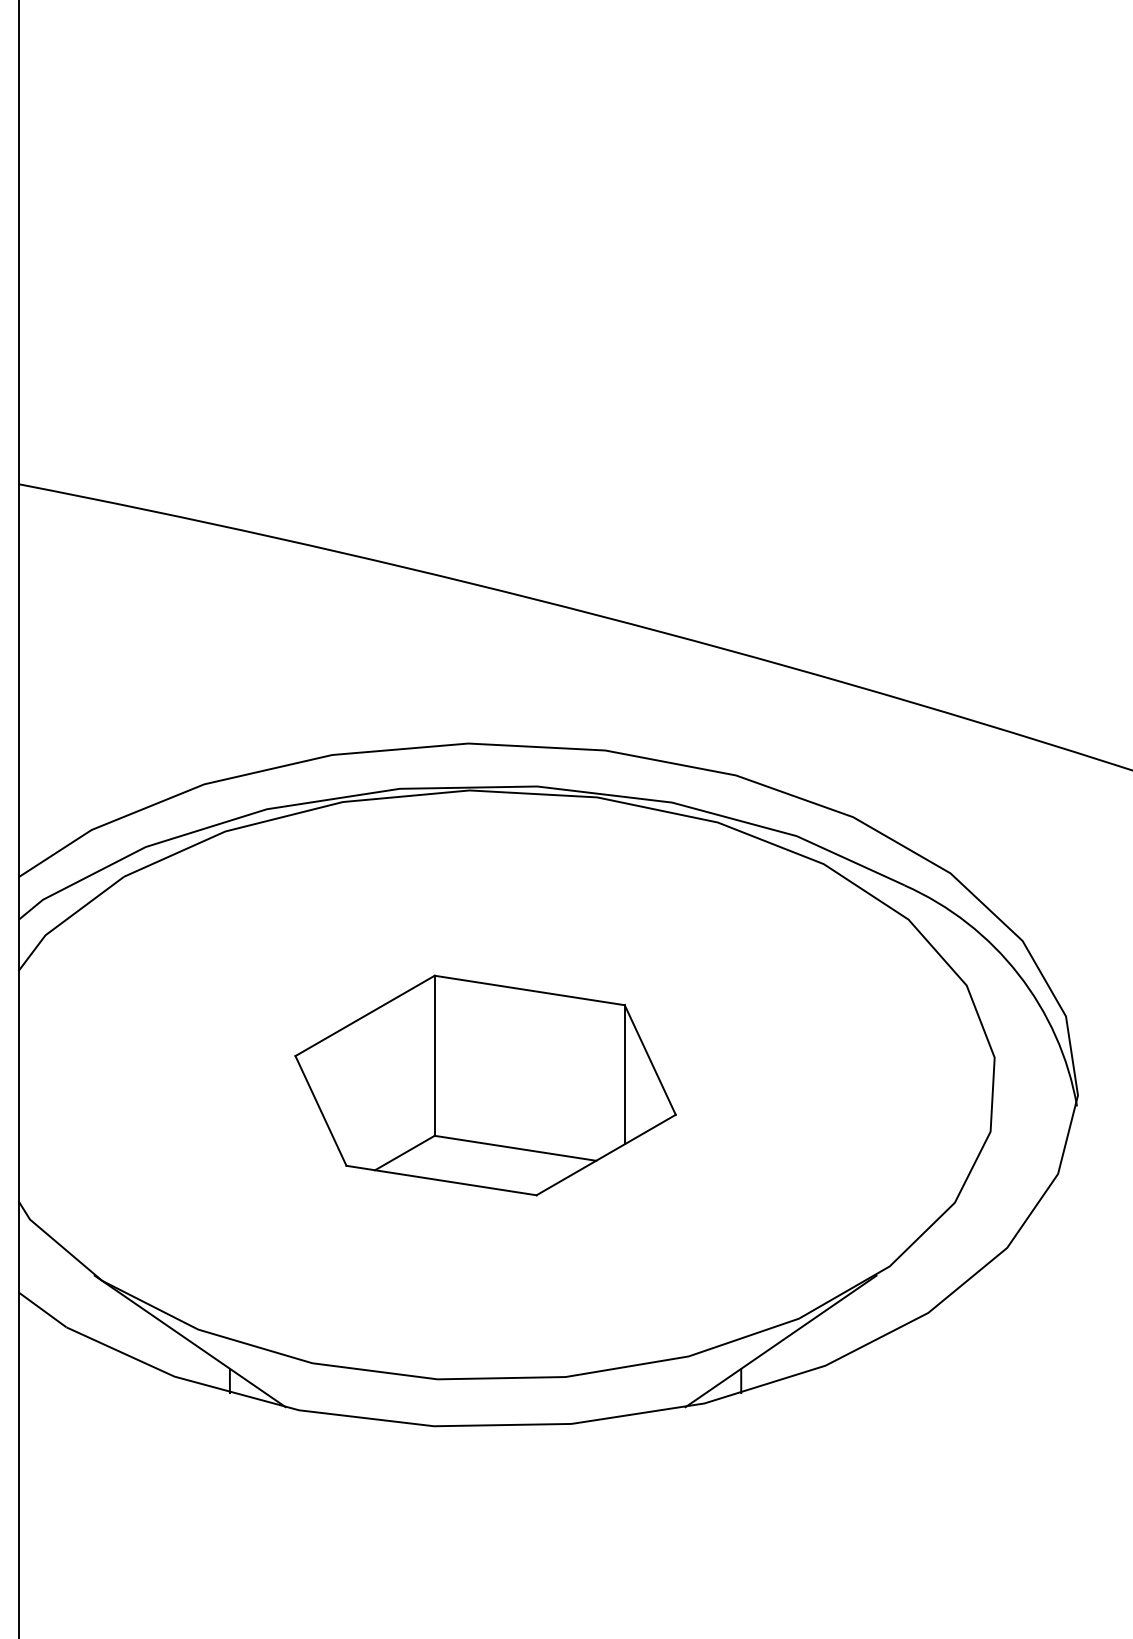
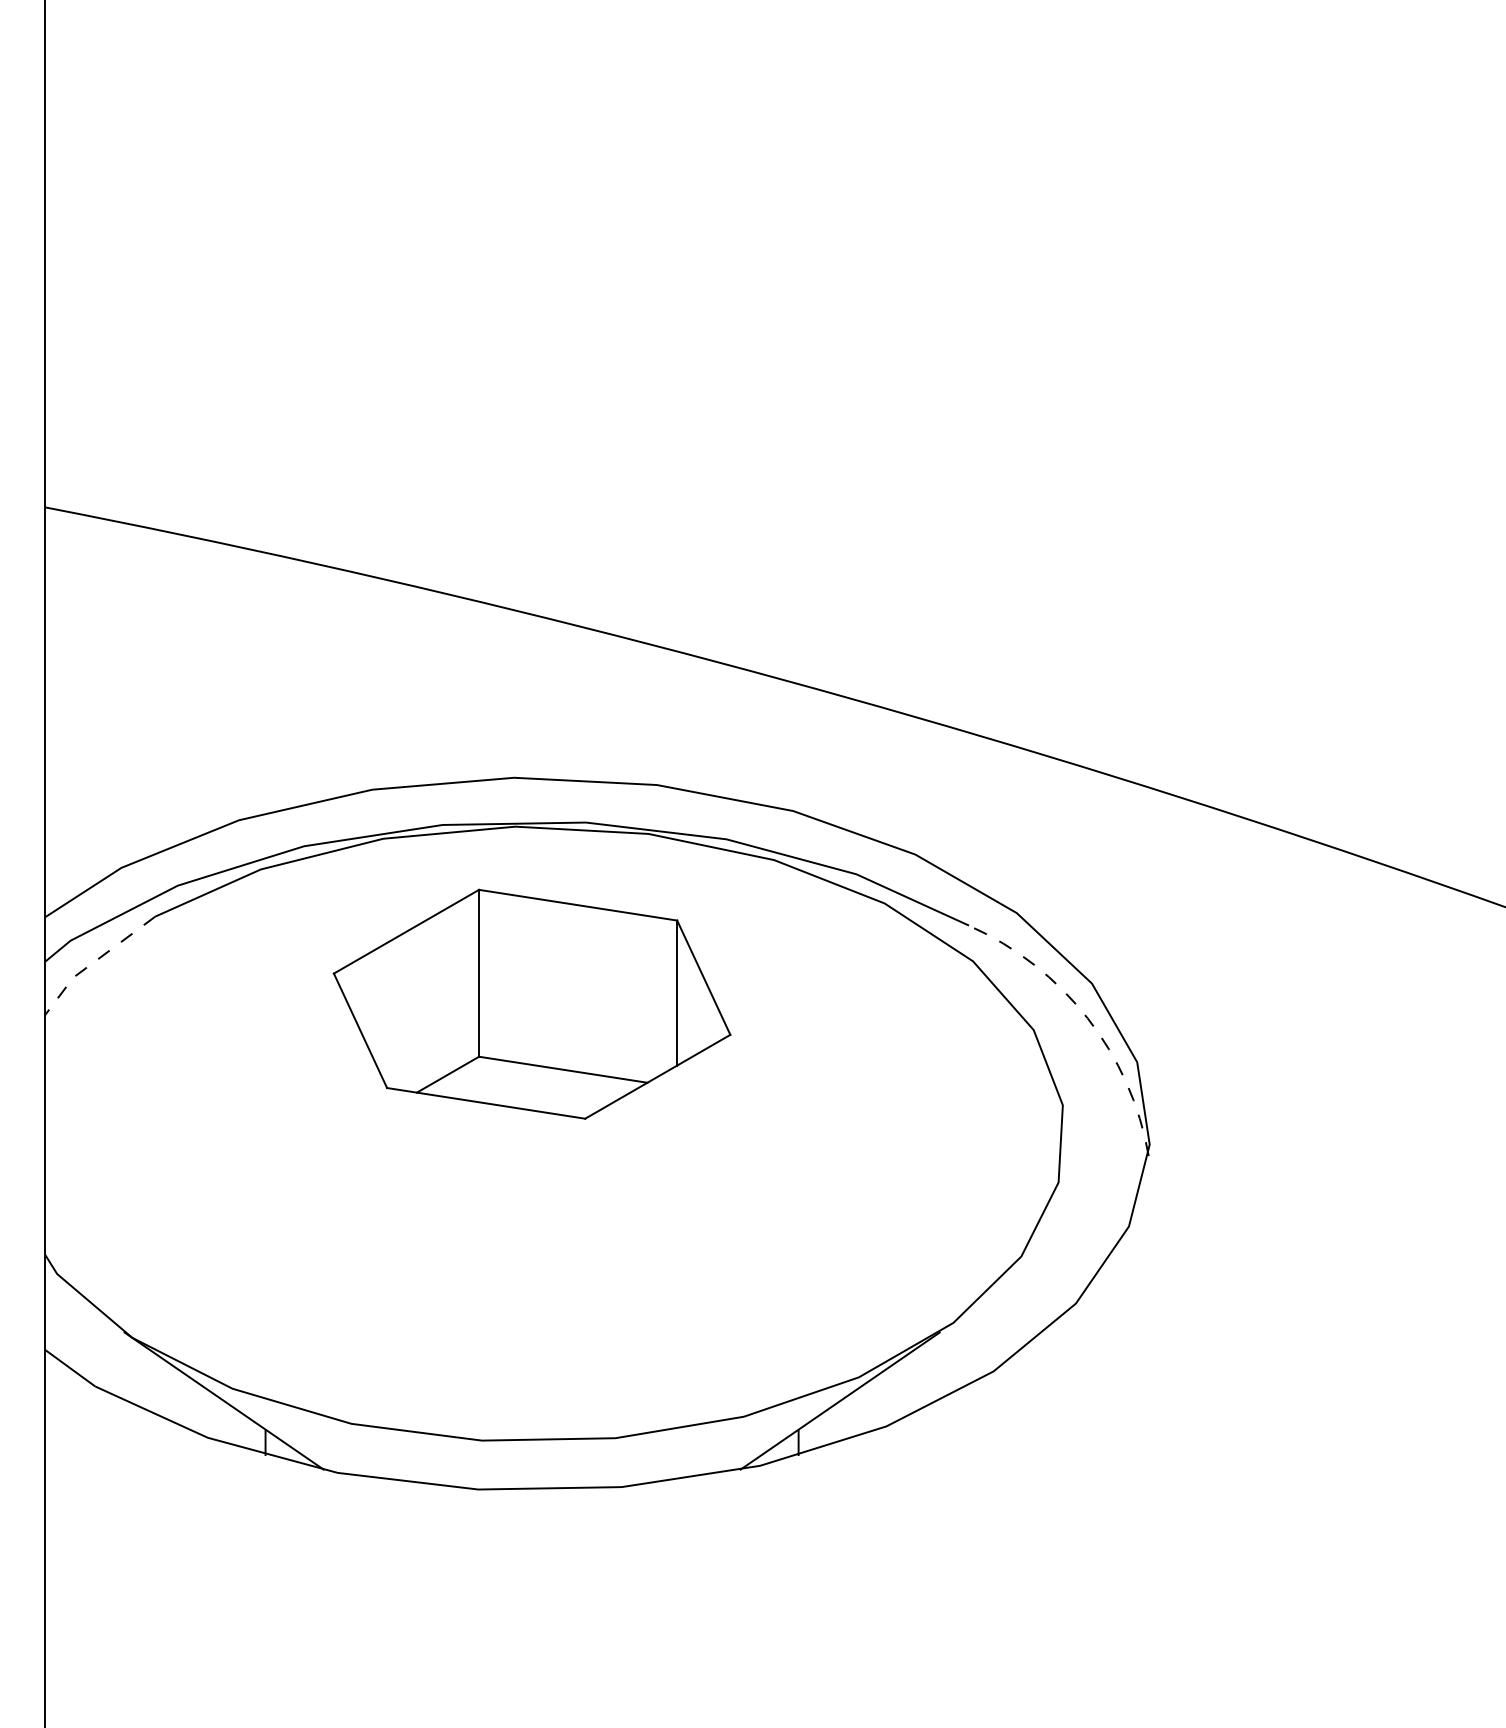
line: (65, 919) -> (94, 961), solid -> dashed
arc: (1018, 974) -> (1087, 1018), solid -> dashed
part: (485, 1084) -> (531, 1003), moved

